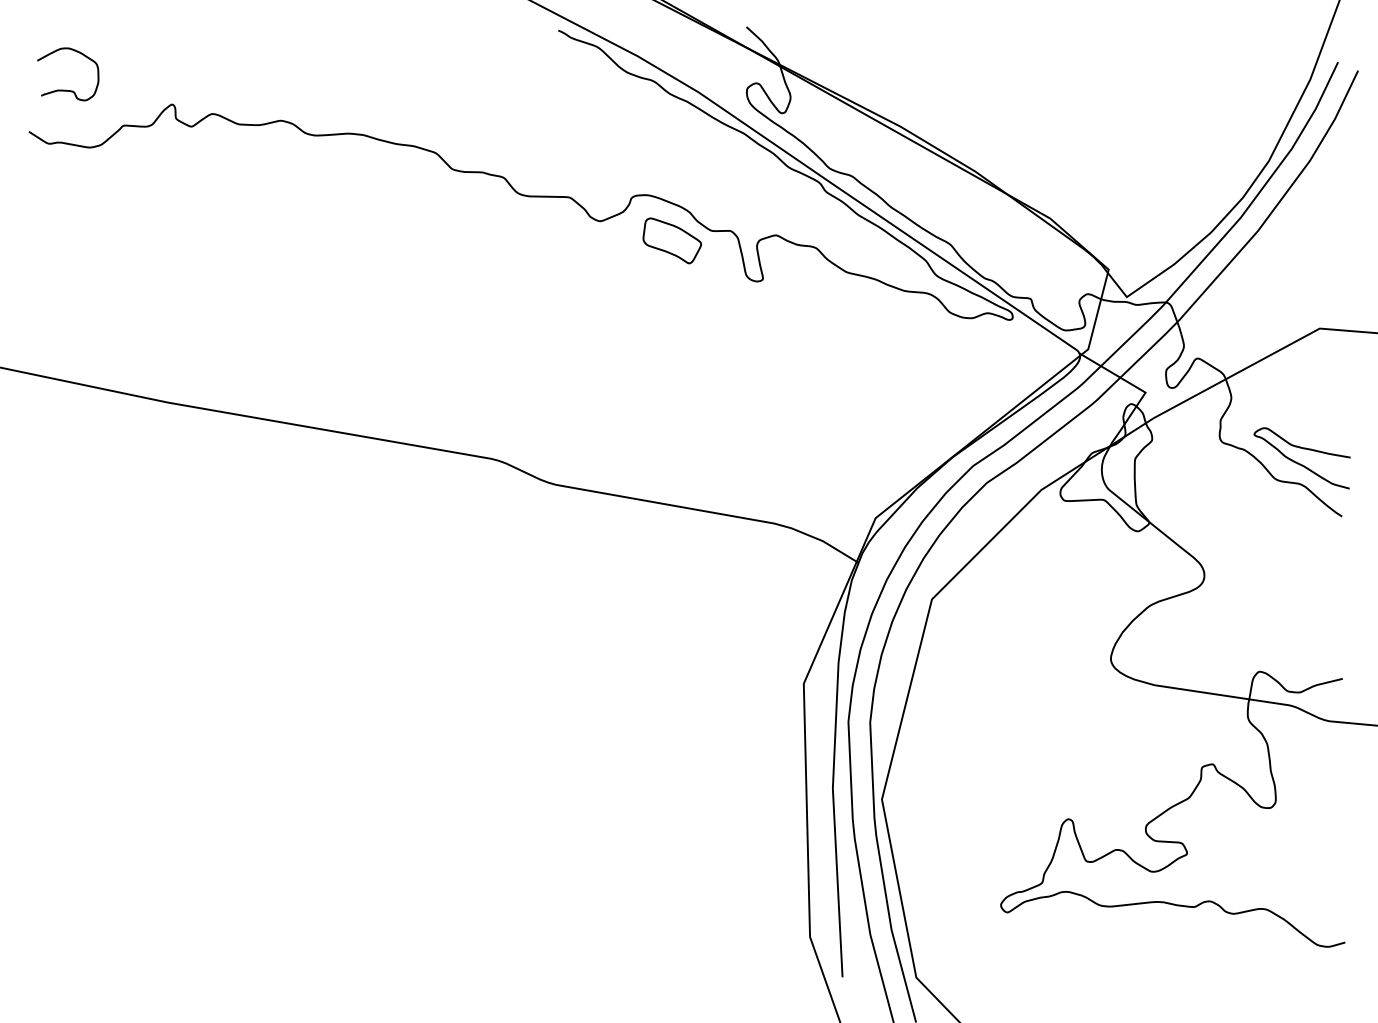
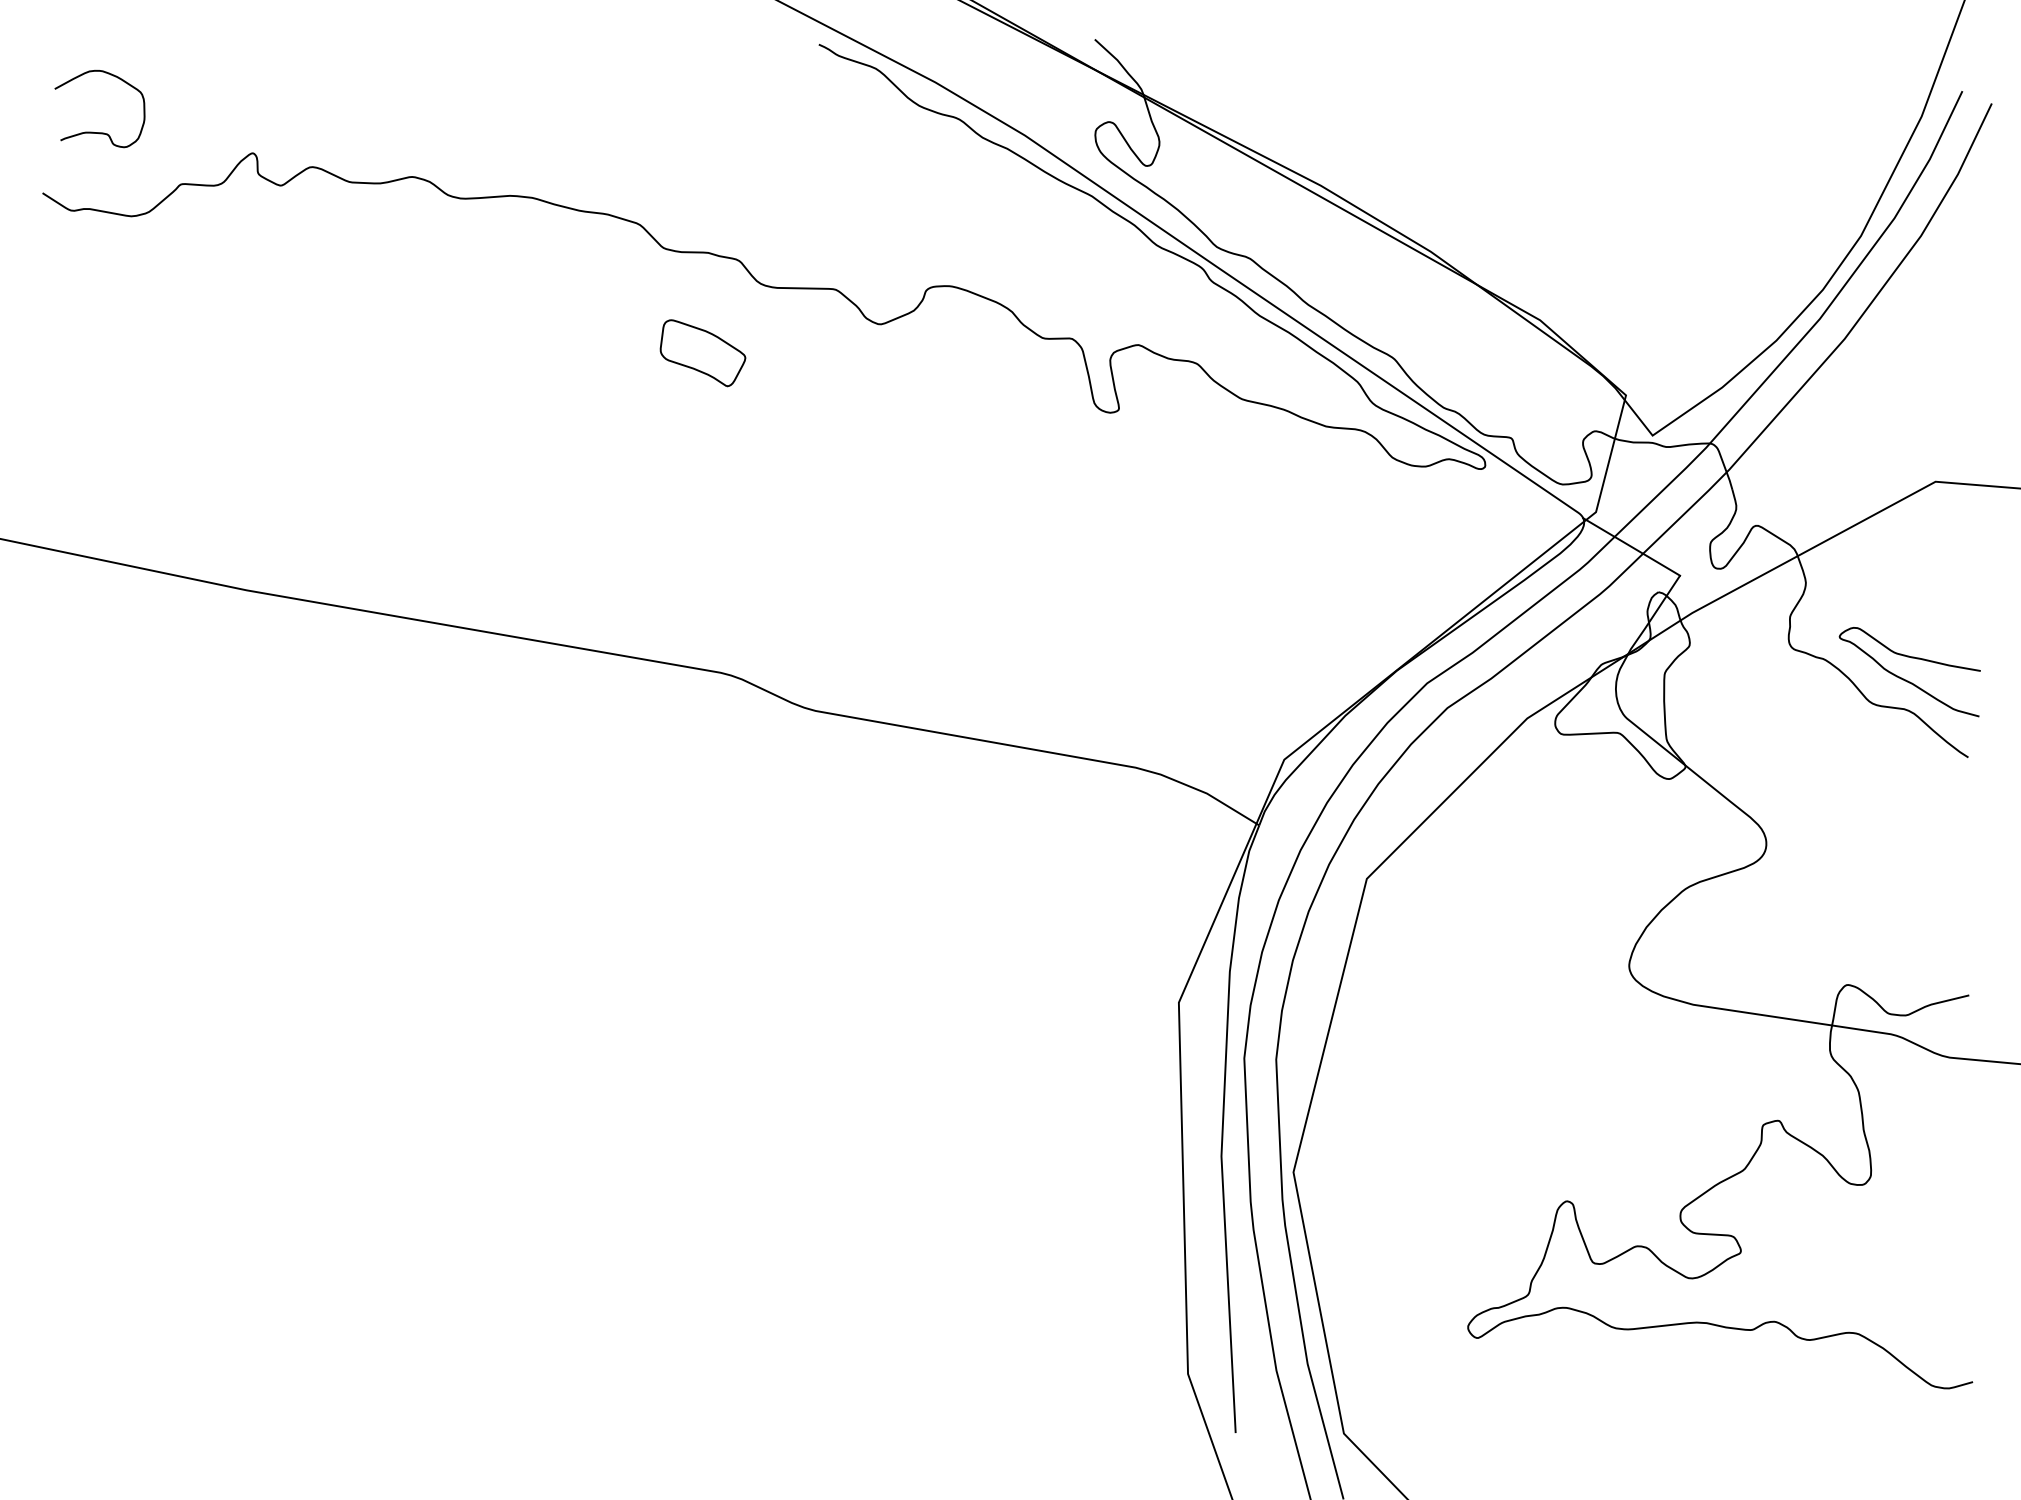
part: (672, 240) -> (703, 352), moved

